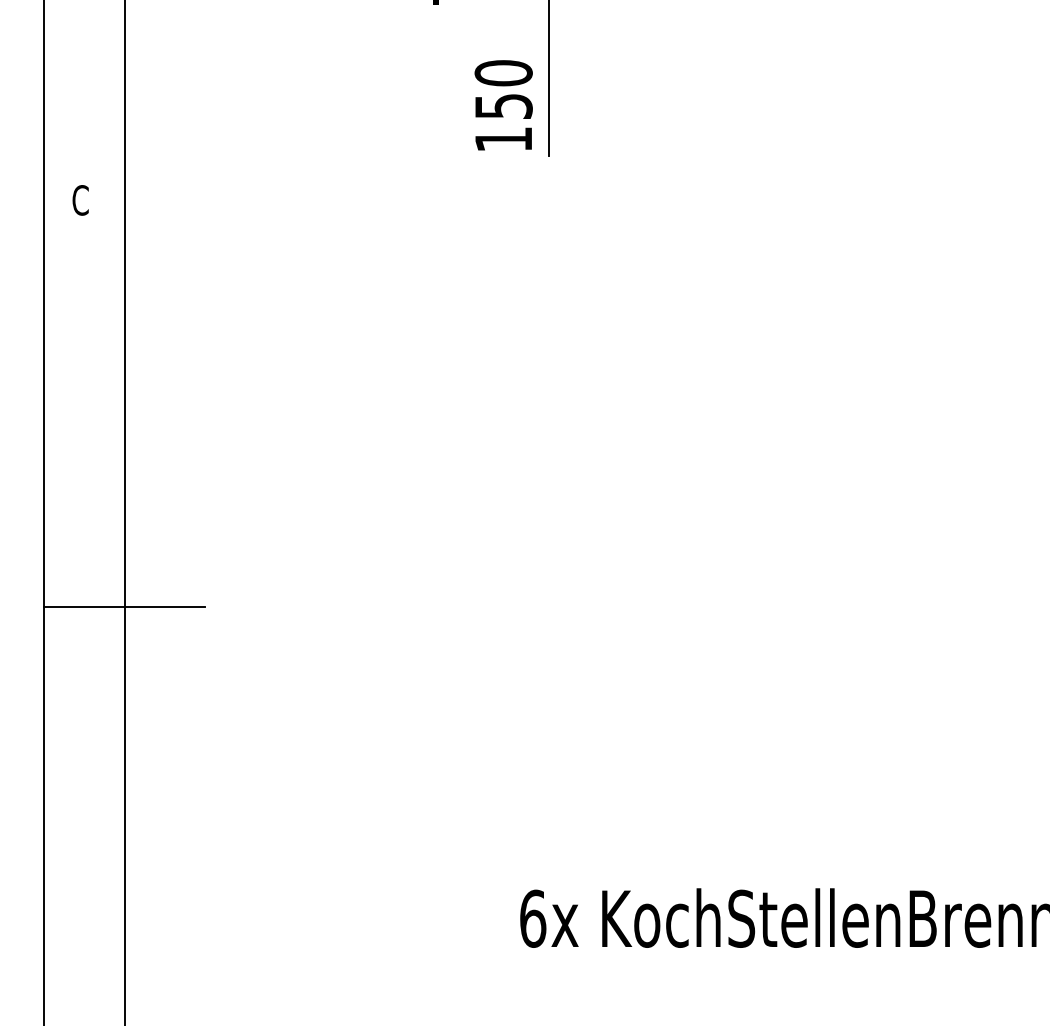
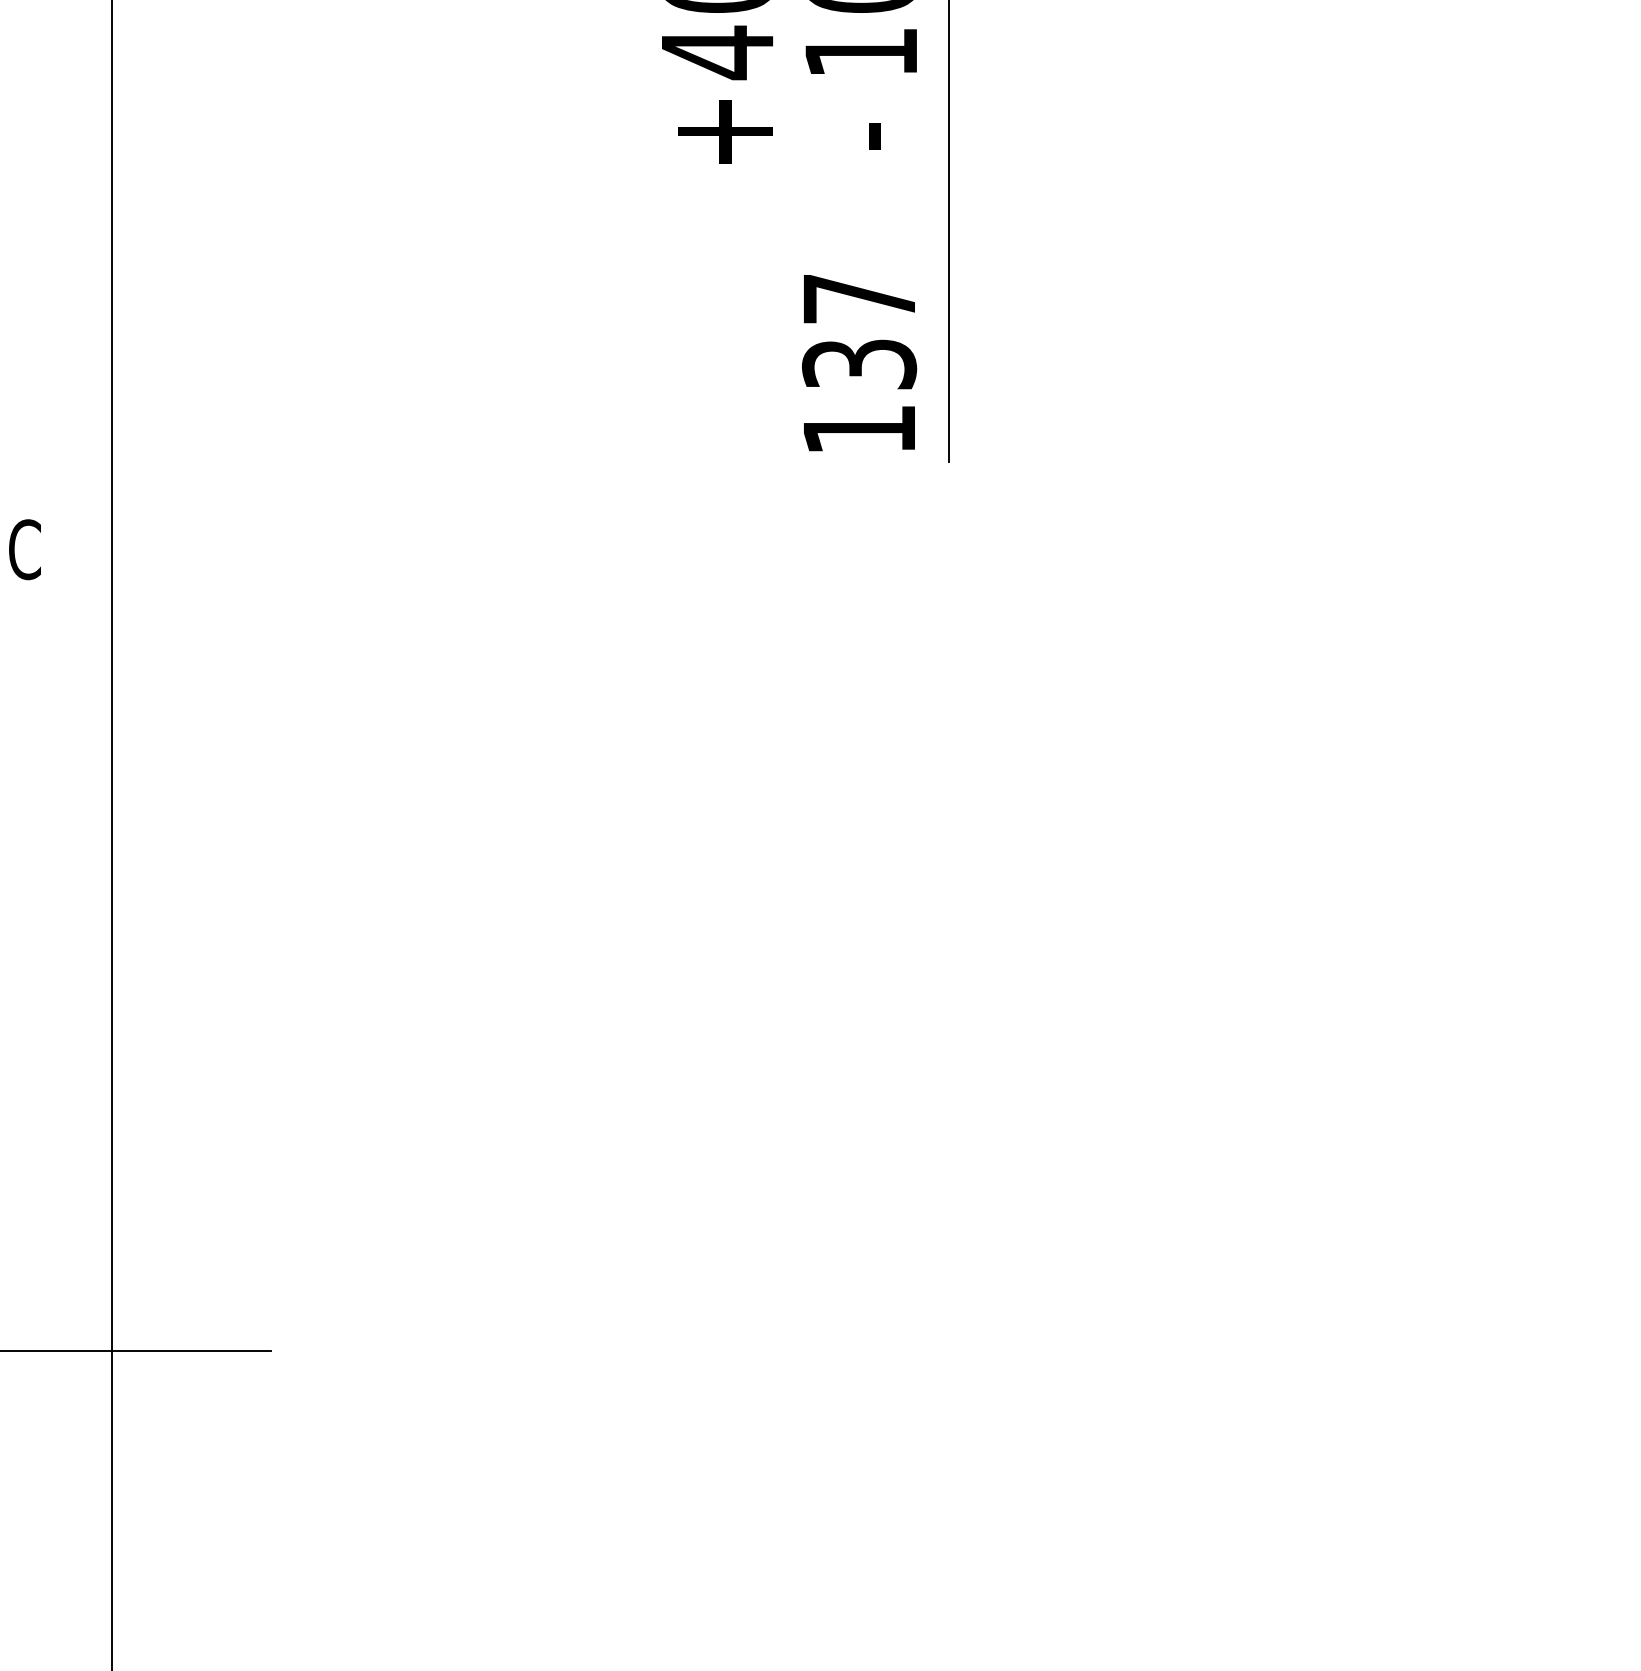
text: (503, 89) -> (859, 330), 150 -> 137

